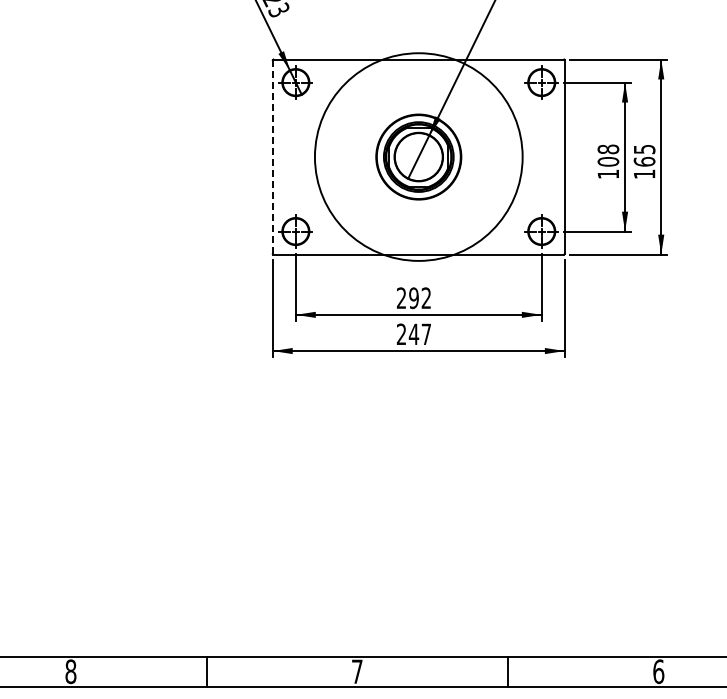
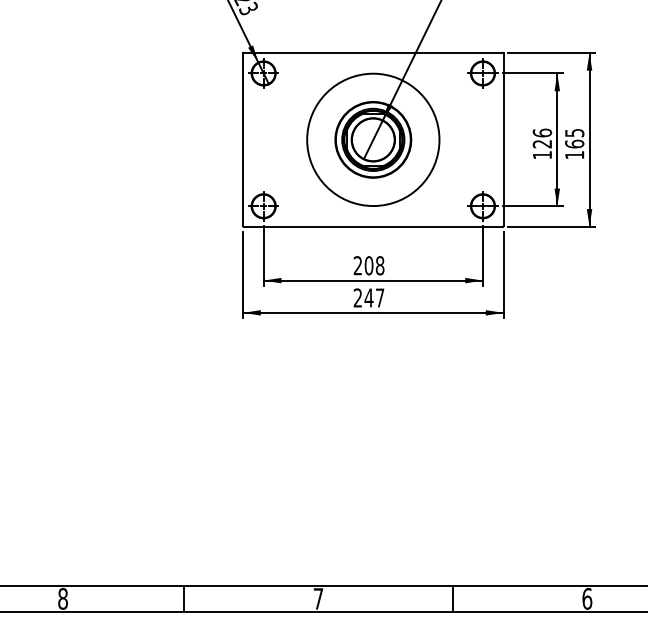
text: (608, 155) -> (542, 138), 108 -> 126
circle: (418, 156) -> (373, 139), size x0.71
line: (272, 157) -> (242, 140), dashed -> solid
text: (420, 298) -> (374, 266), 292 -> 208

